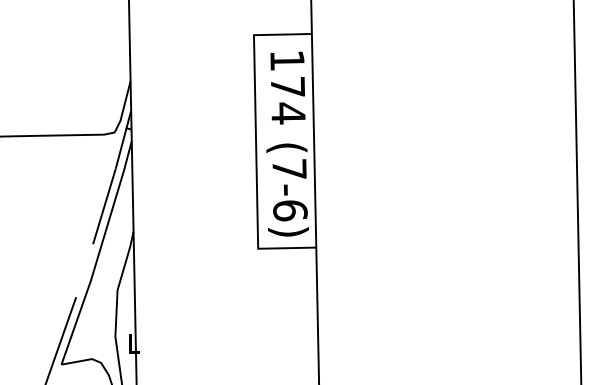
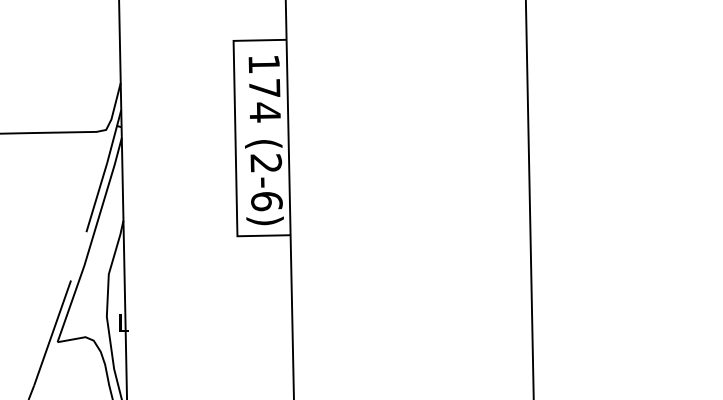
text: (289, 169) -> (266, 163), (7-6) -> (2-6)

